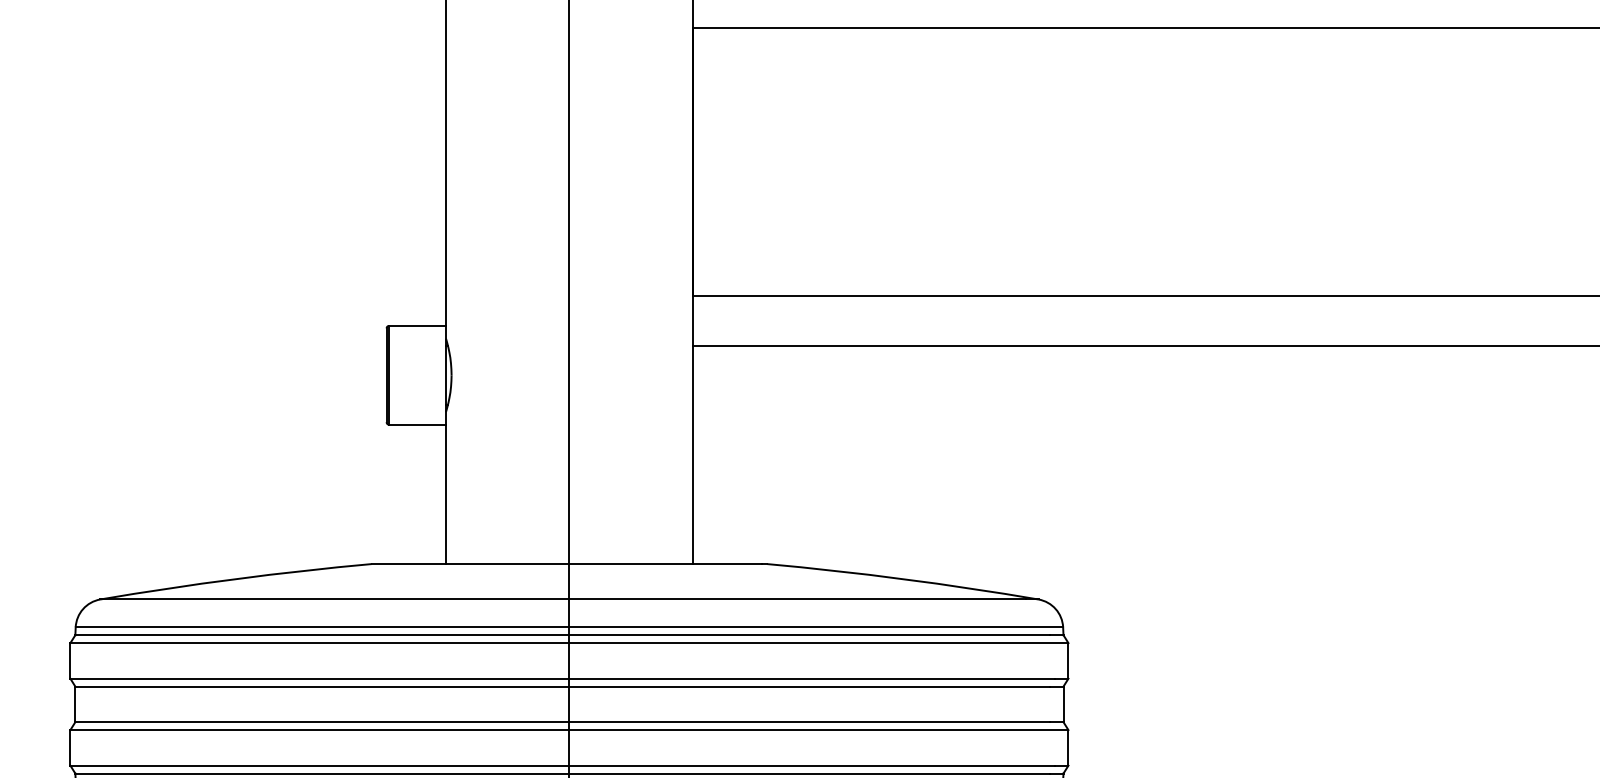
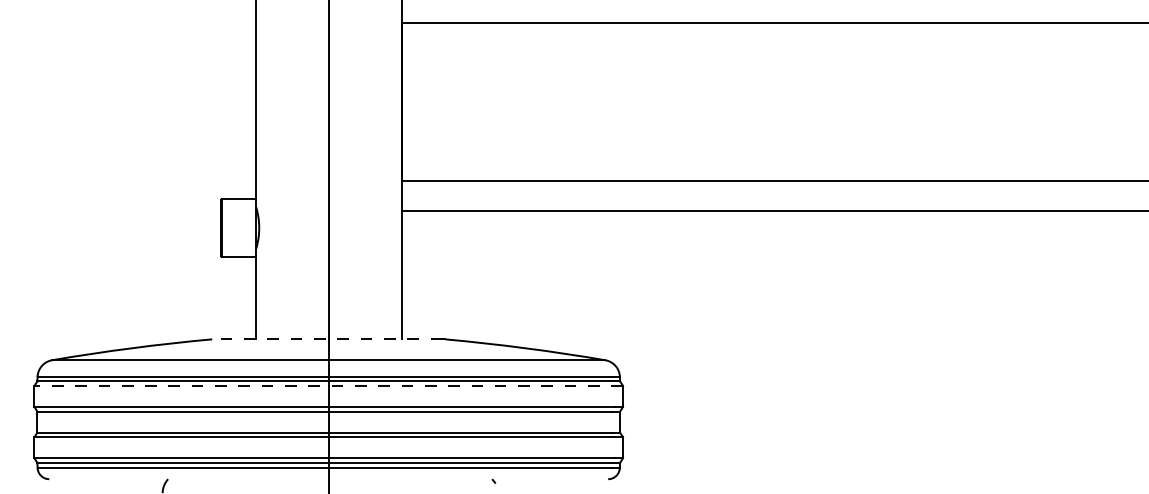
line: (567, 564) -> (327, 339), solid -> dashed
line: (569, 642) -> (328, 385), solid -> dashed

